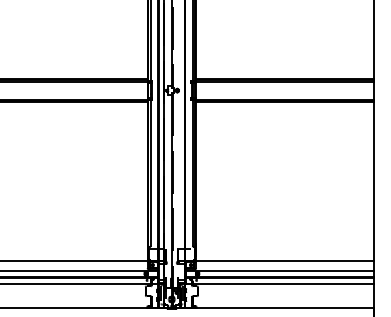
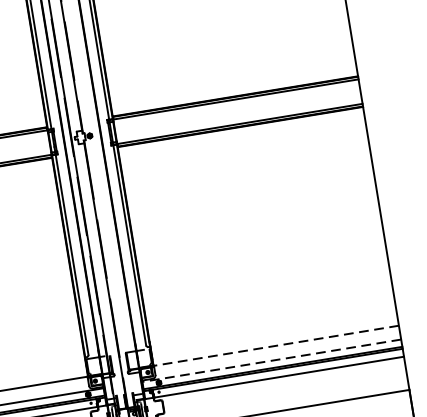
line: (284, 261) -> (275, 346), solid -> dashed
line: (279, 271) -> (270, 361), solid -> dashed

